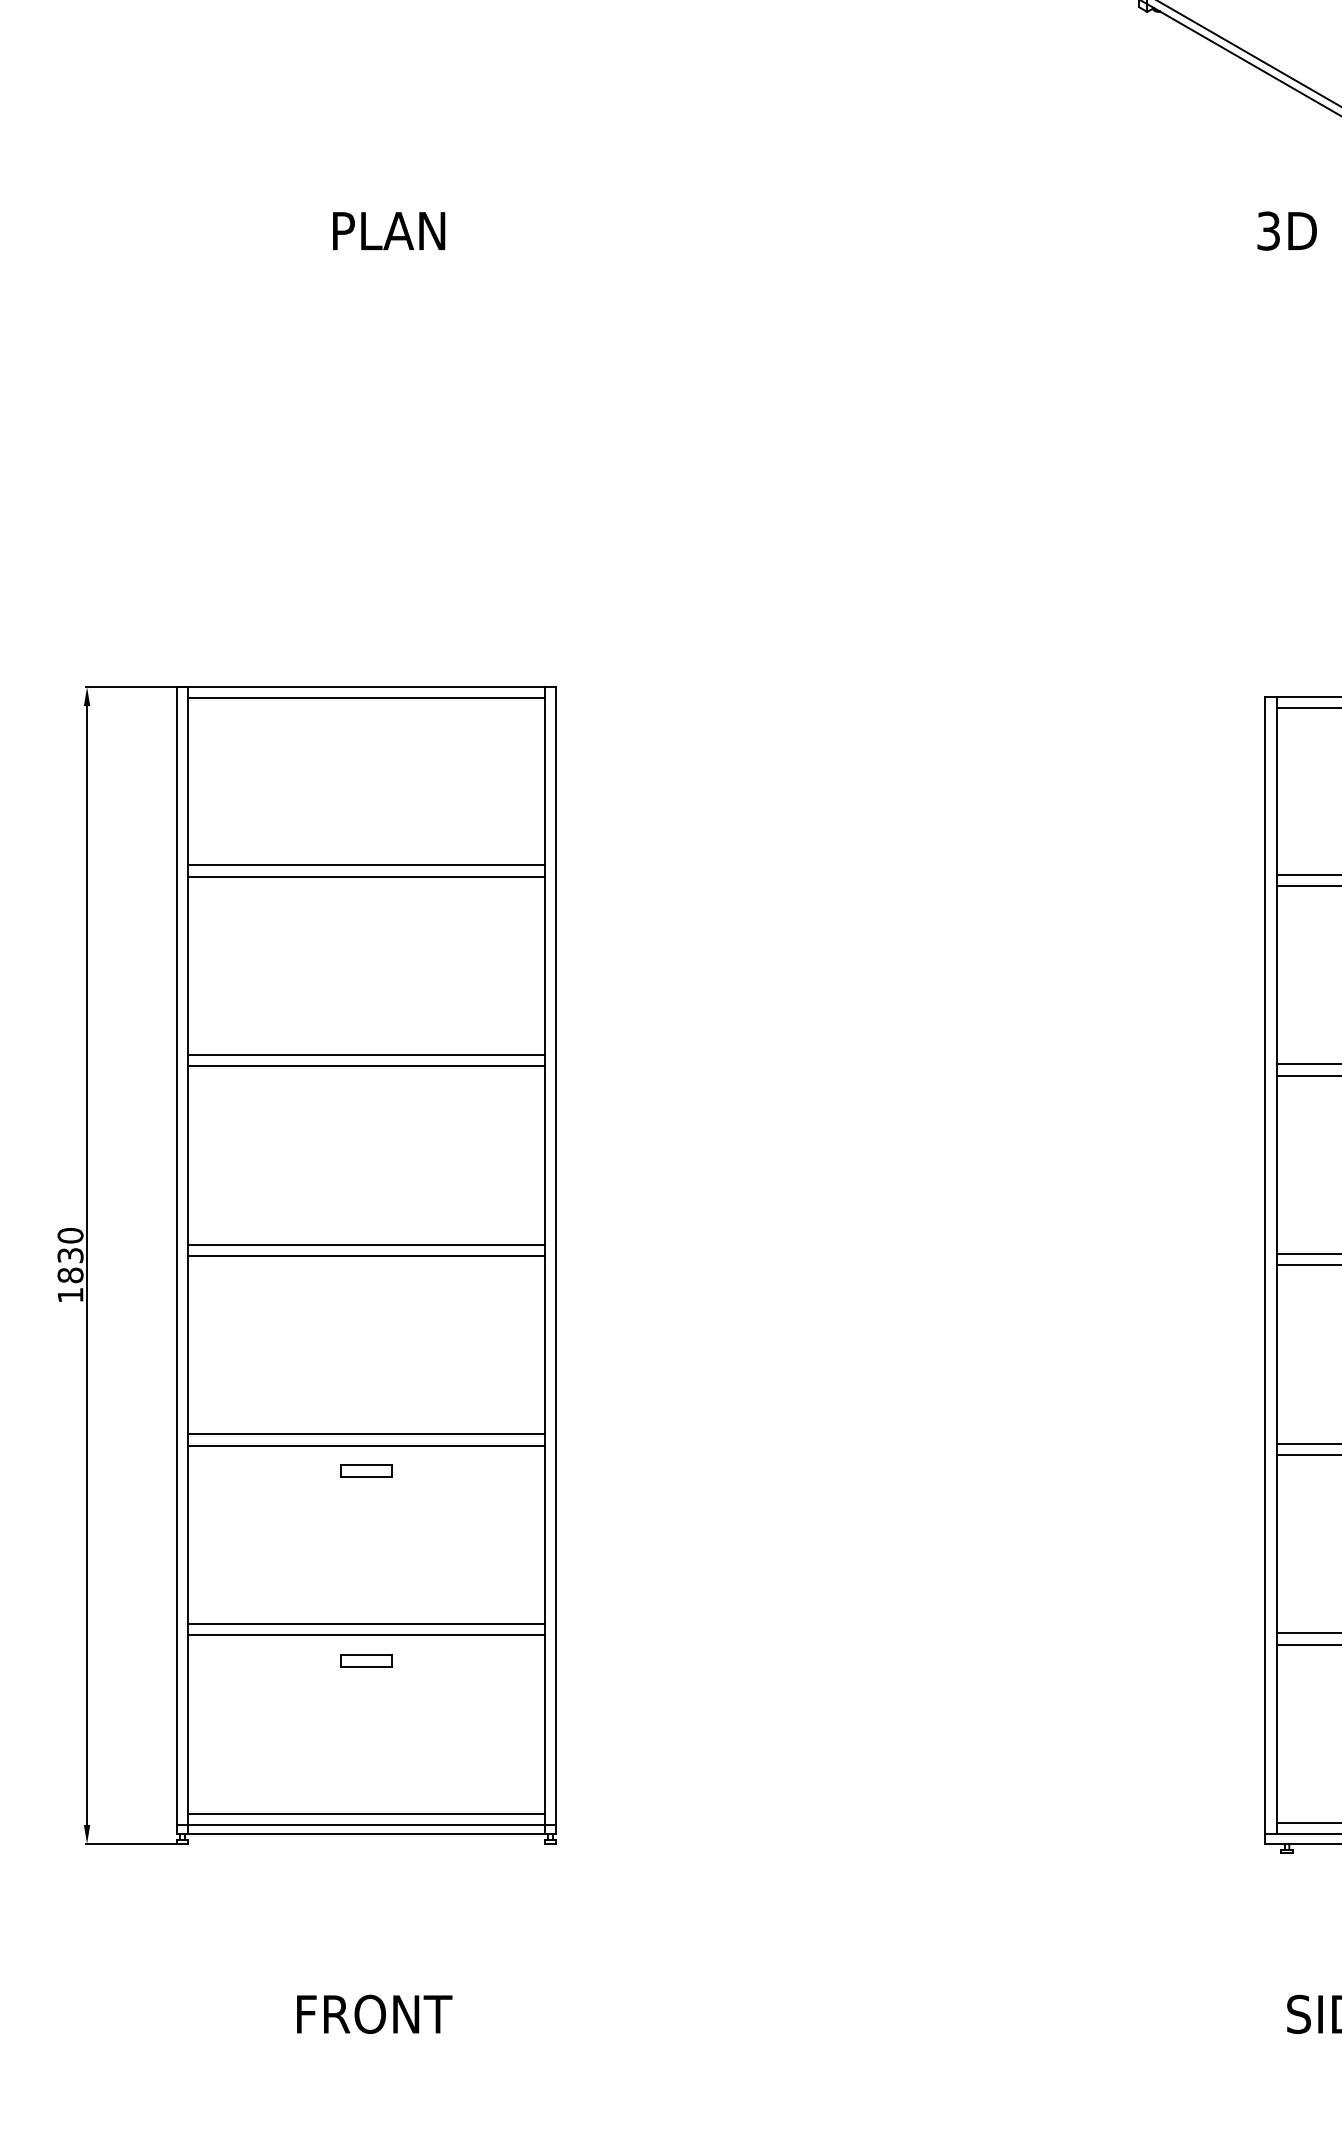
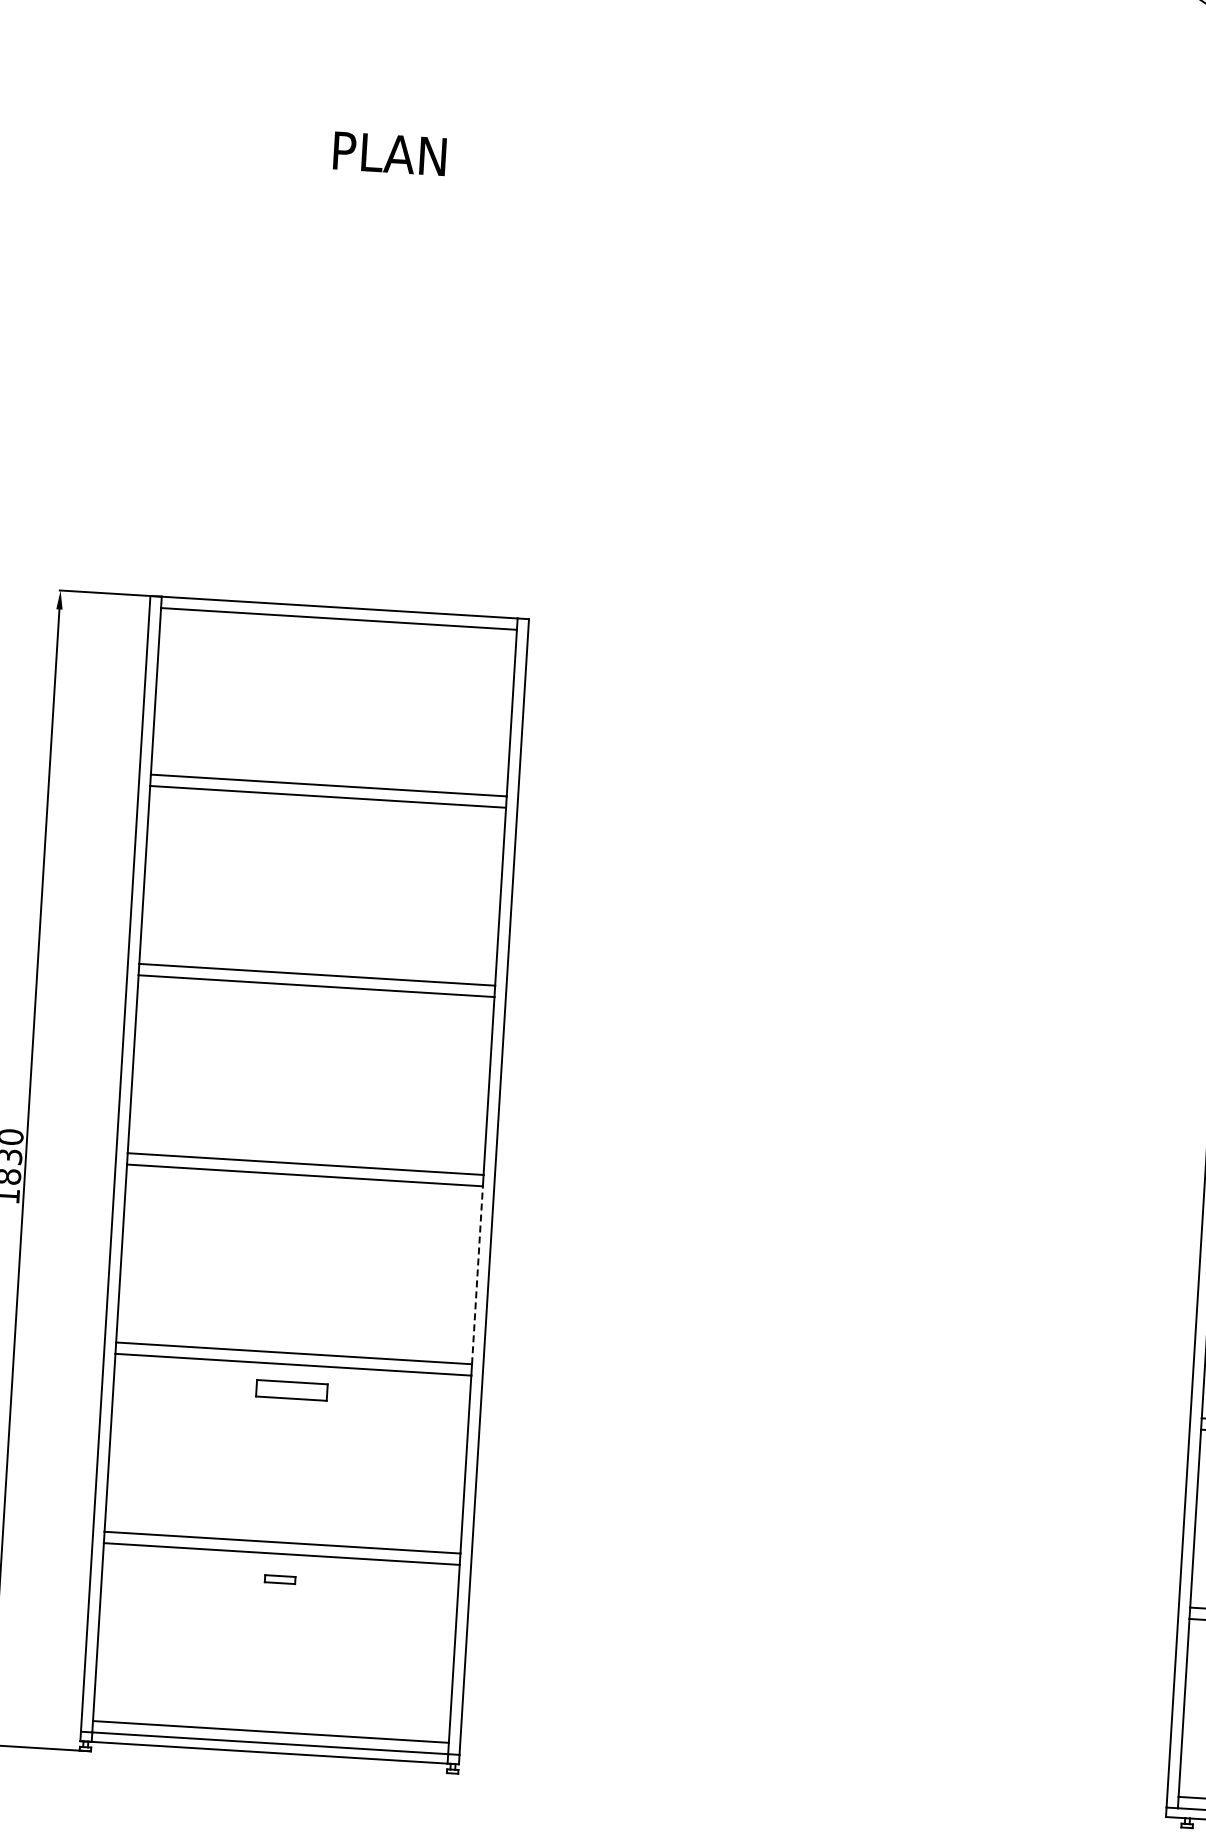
line: (544, 1344) -> (477, 1274), solid -> dashed
part: (366, 1470) -> (291, 1389), size x1.4
part: (366, 1660) -> (280, 1579), size x0.6

